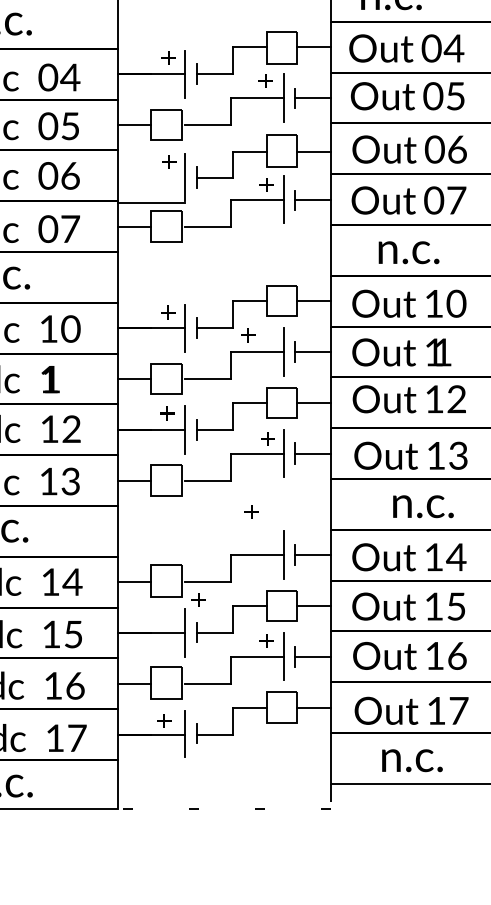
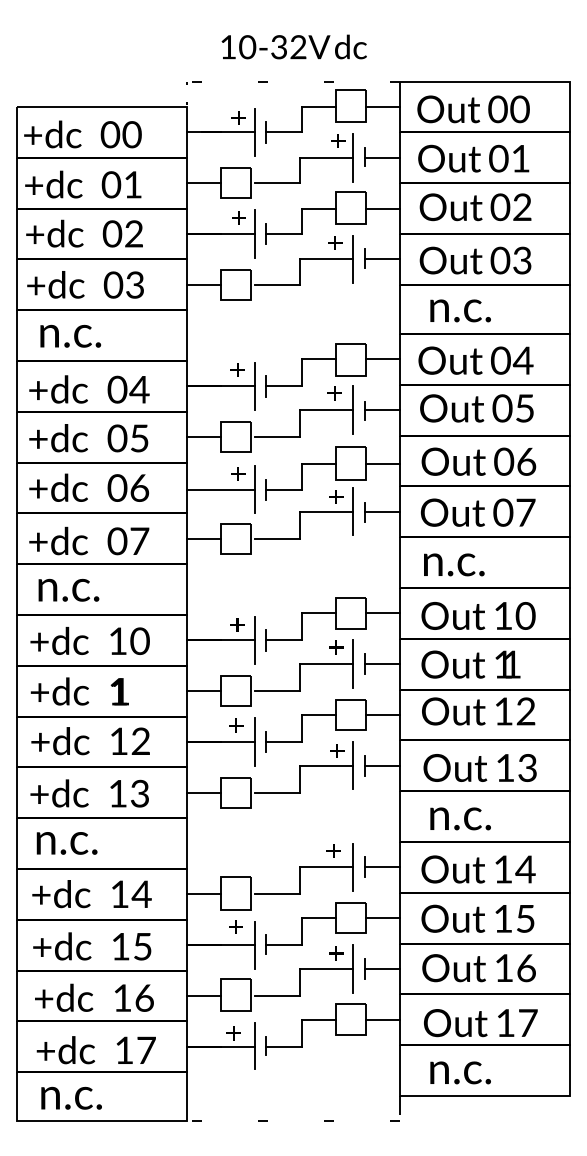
line: (151, 202) -> (220, 489), moved
text: (409, 252) -> (454, 564), moved
text: (248, 335) -> (336, 647), moved
text: (423, 506) -> (460, 818), moved
text: (251, 511) -> (333, 850), moved
text: (198, 599) -> (235, 926), moved
text: (412, 760) -> (460, 1072), moved

